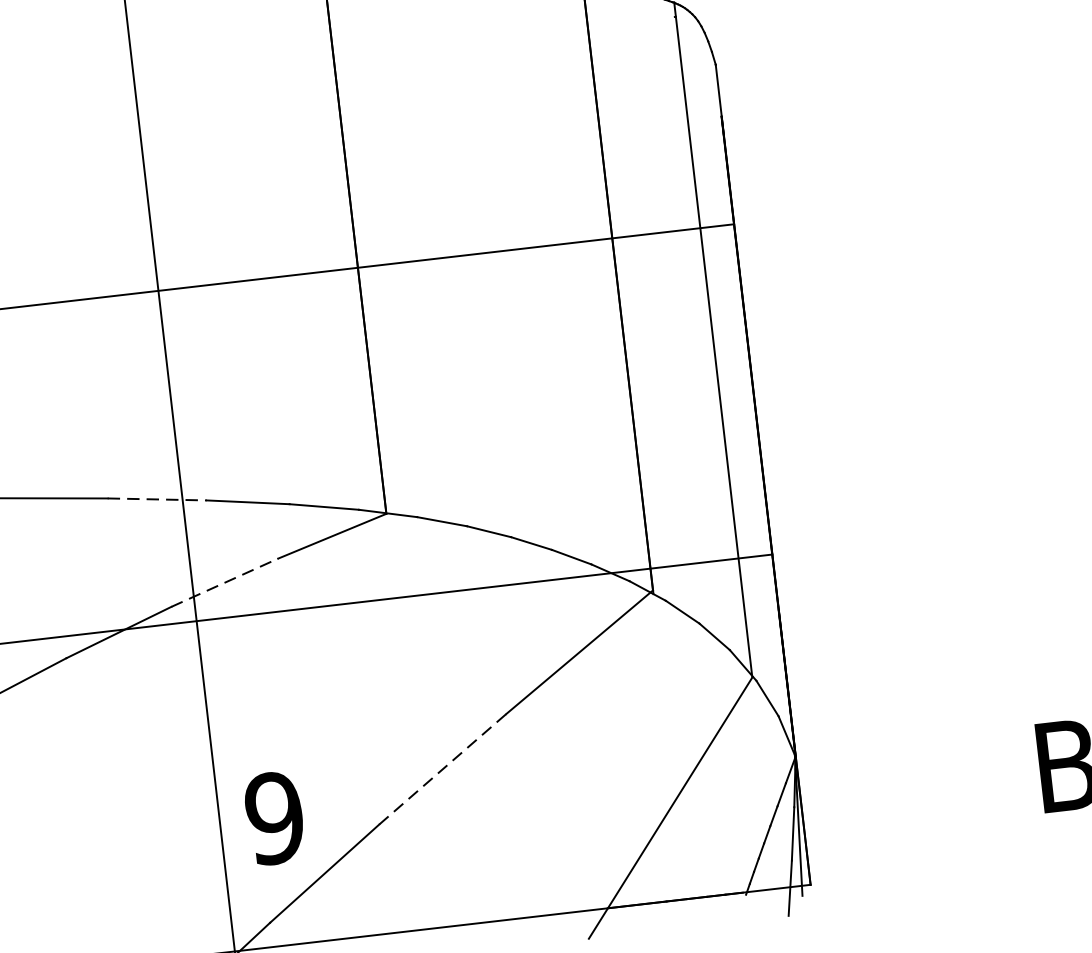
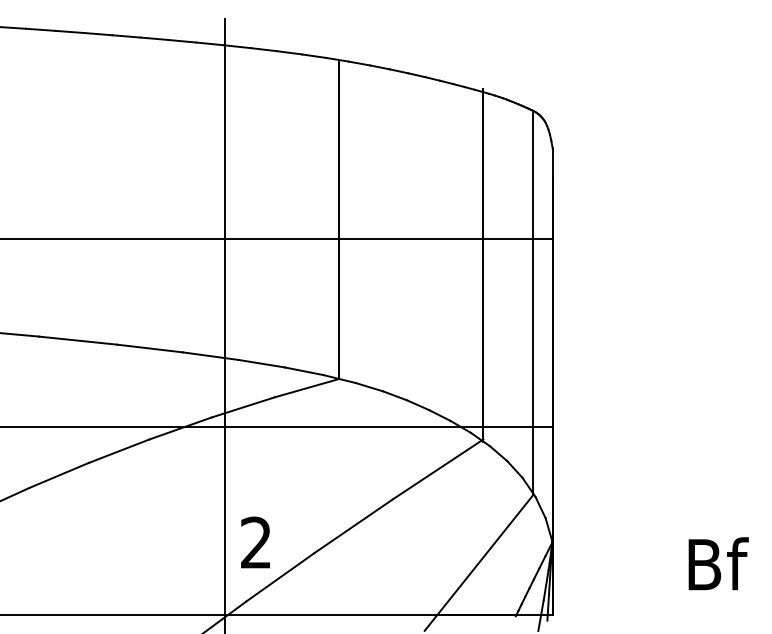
line: (156, 500) -> (210, 356), dashed -> solid
line: (224, 583) -> (243, 407), dashed -> solid
line: (442, 769) -> (353, 526), dashed -> solid
text: (273, 817) -> (255, 542), 9 -> 2

